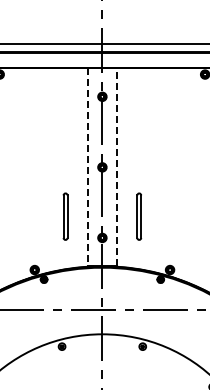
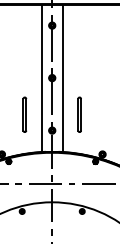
line: (88, 167) -> (41, 78), dashed -> solid
line: (116, 167) -> (62, 78), dashed -> solid

